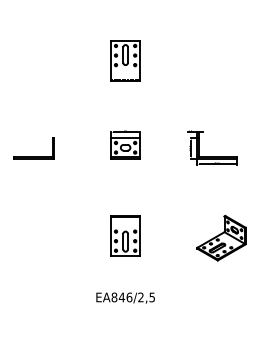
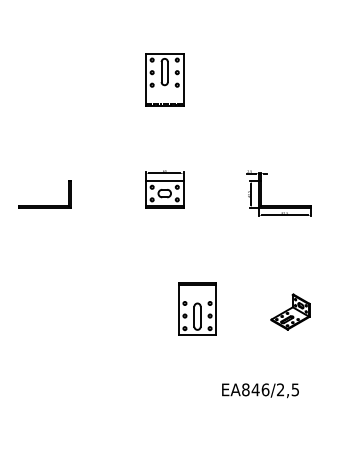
part: (125, 235) -> (197, 308), moved
part: (221, 237) -> (290, 311), size x0.6
text: (125, 297) -> (260, 389), moved

